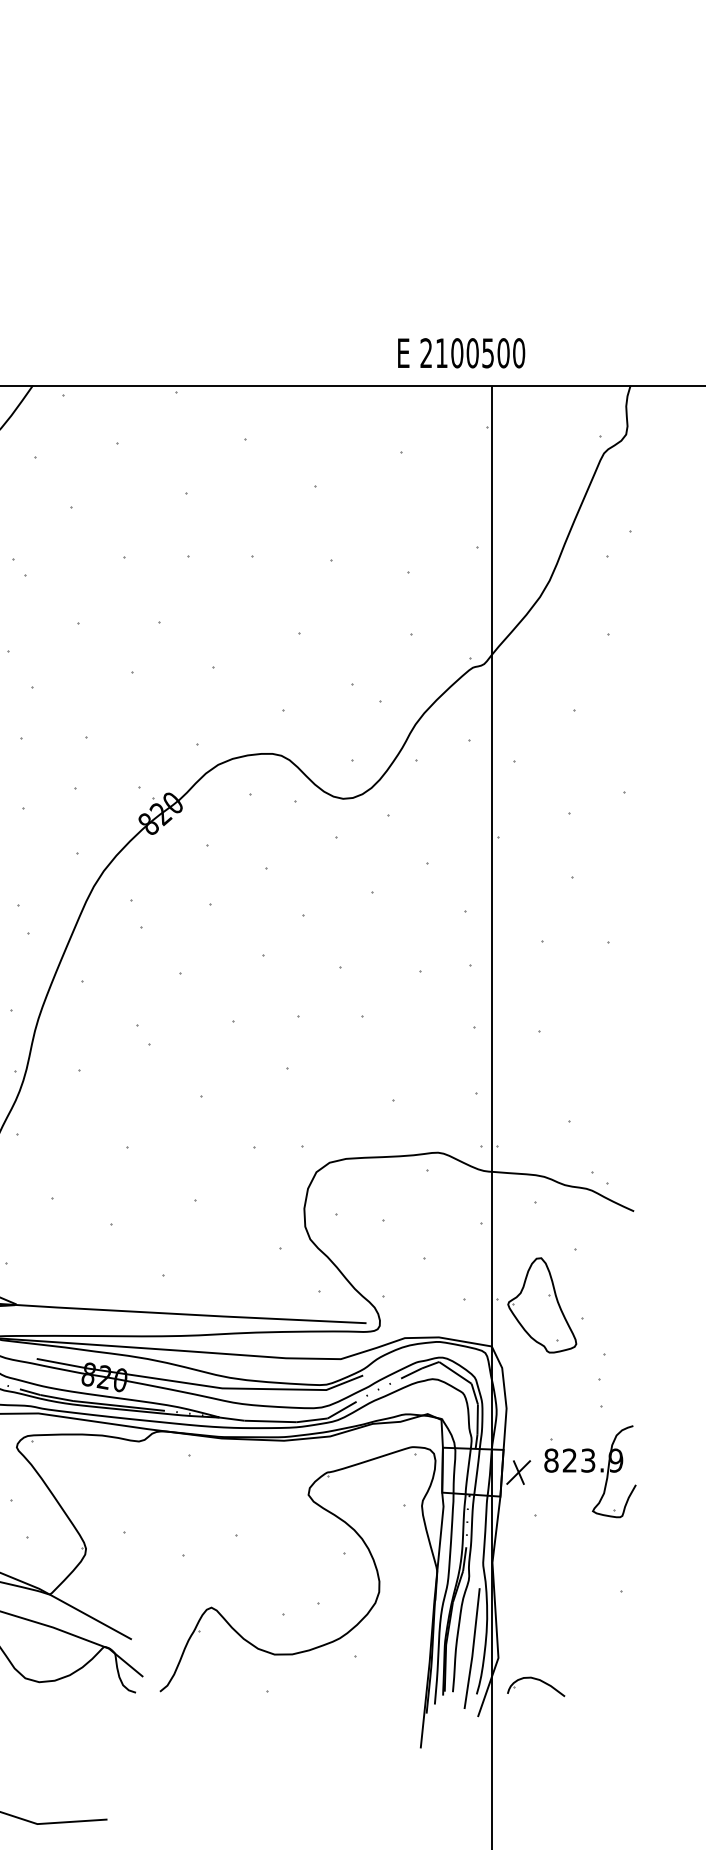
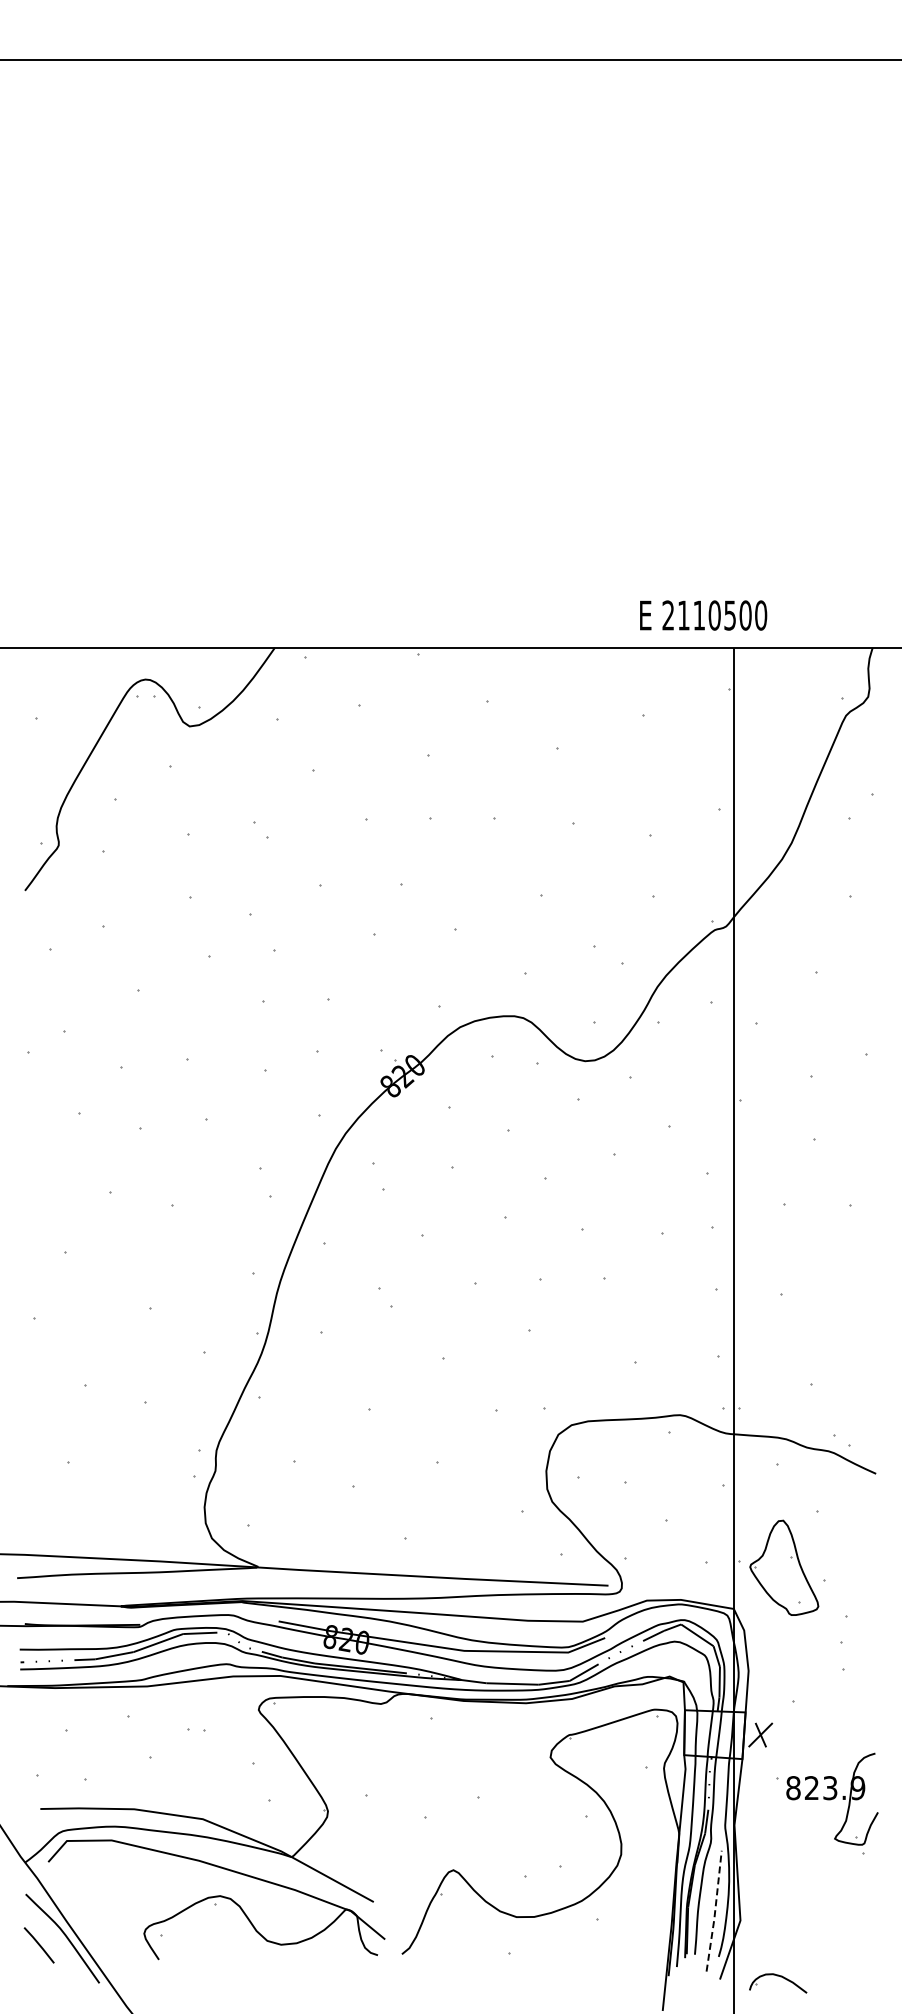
text: (457, 353) -> (699, 615), 2100500 -> 2110500
part: (590, 1470) -> (832, 1798), moved
line: (473, 1648) -> (715, 1911), solid -> dashed
part: (538, 1680) -> (780, 1977), moved

